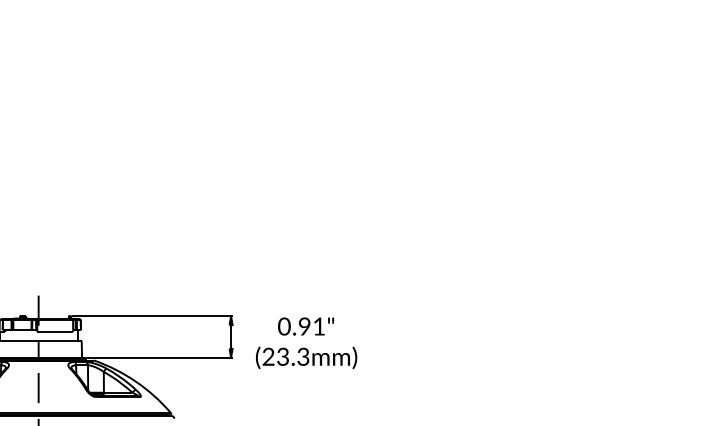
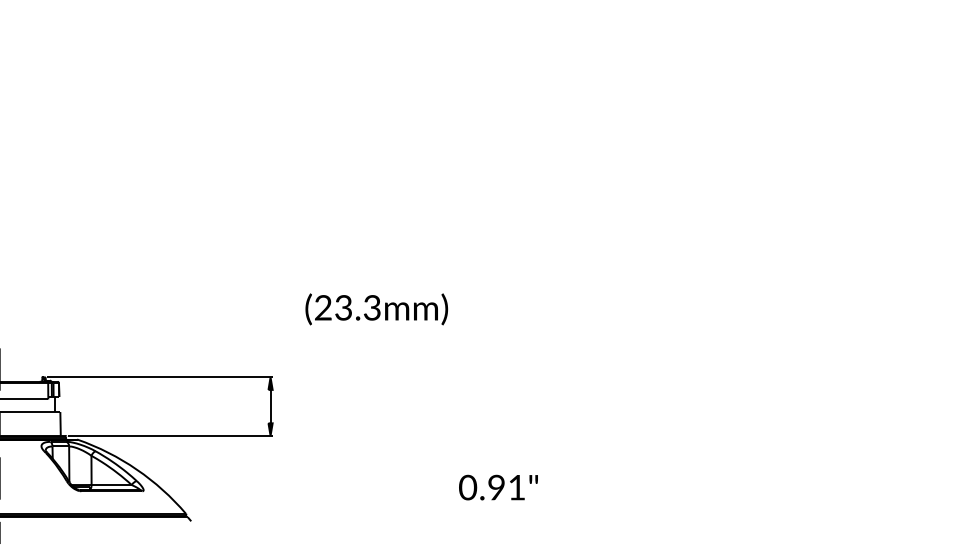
text: (306, 326) -> (499, 487), moved
text: (306, 357) -> (376, 308), moved

